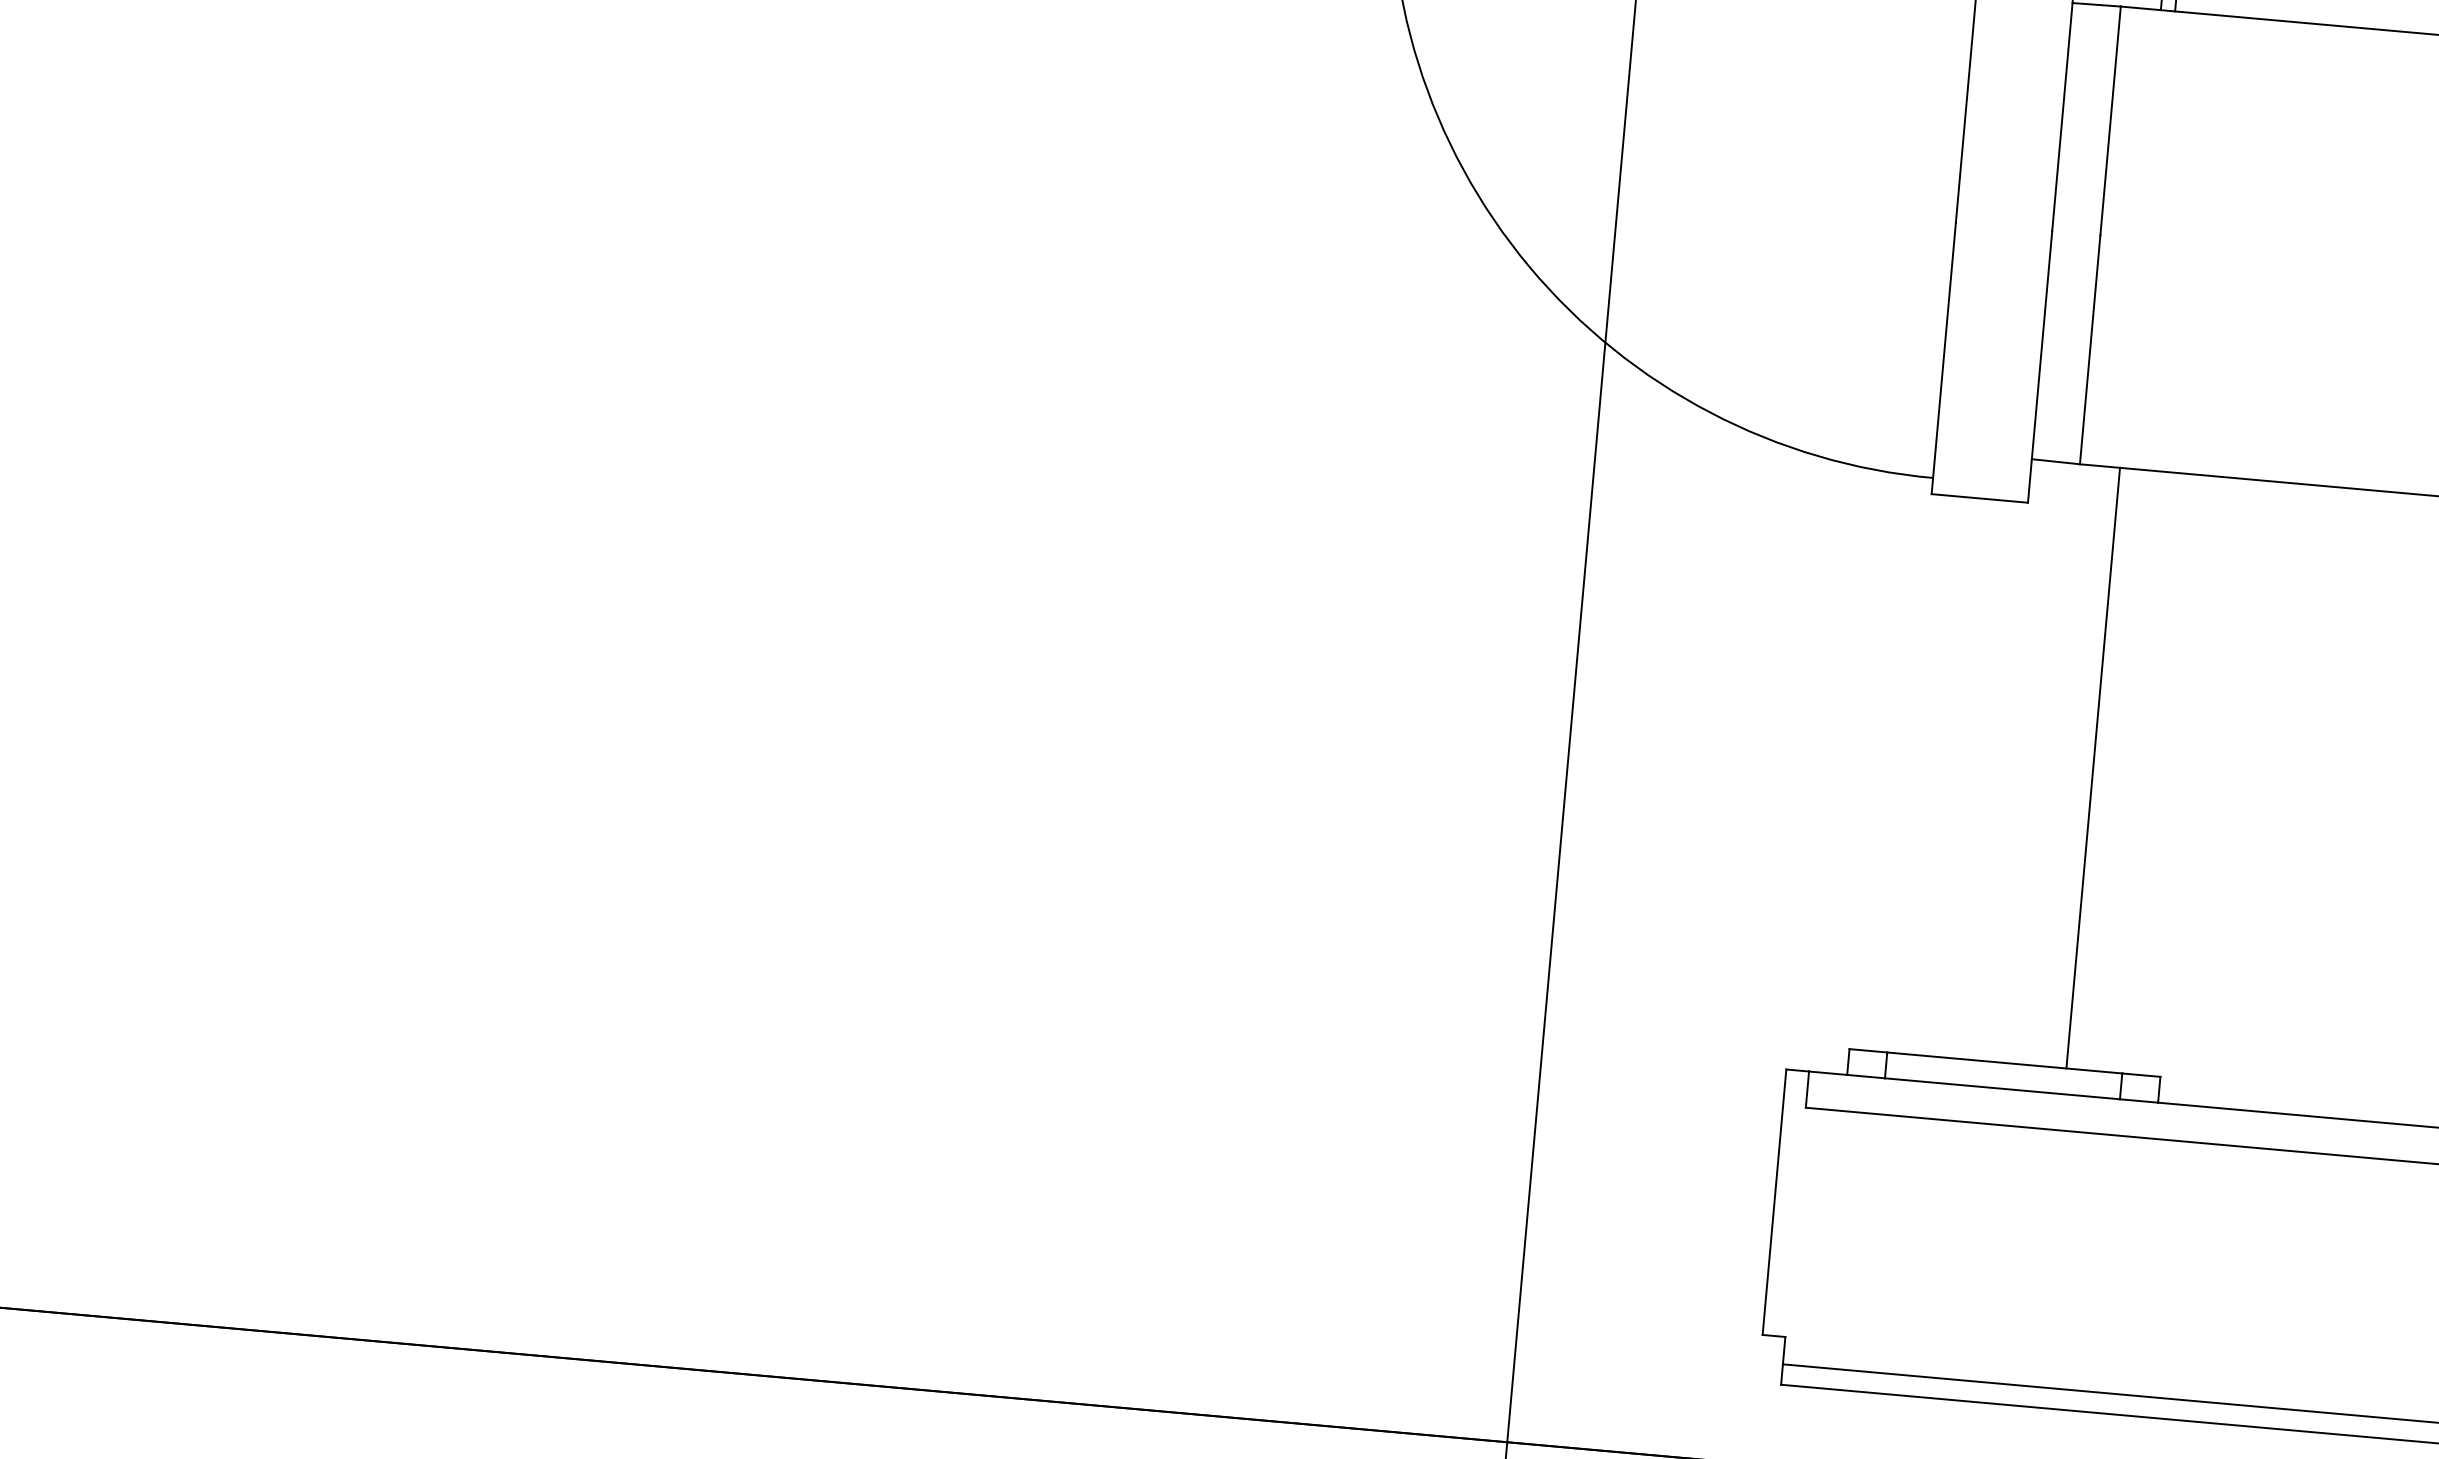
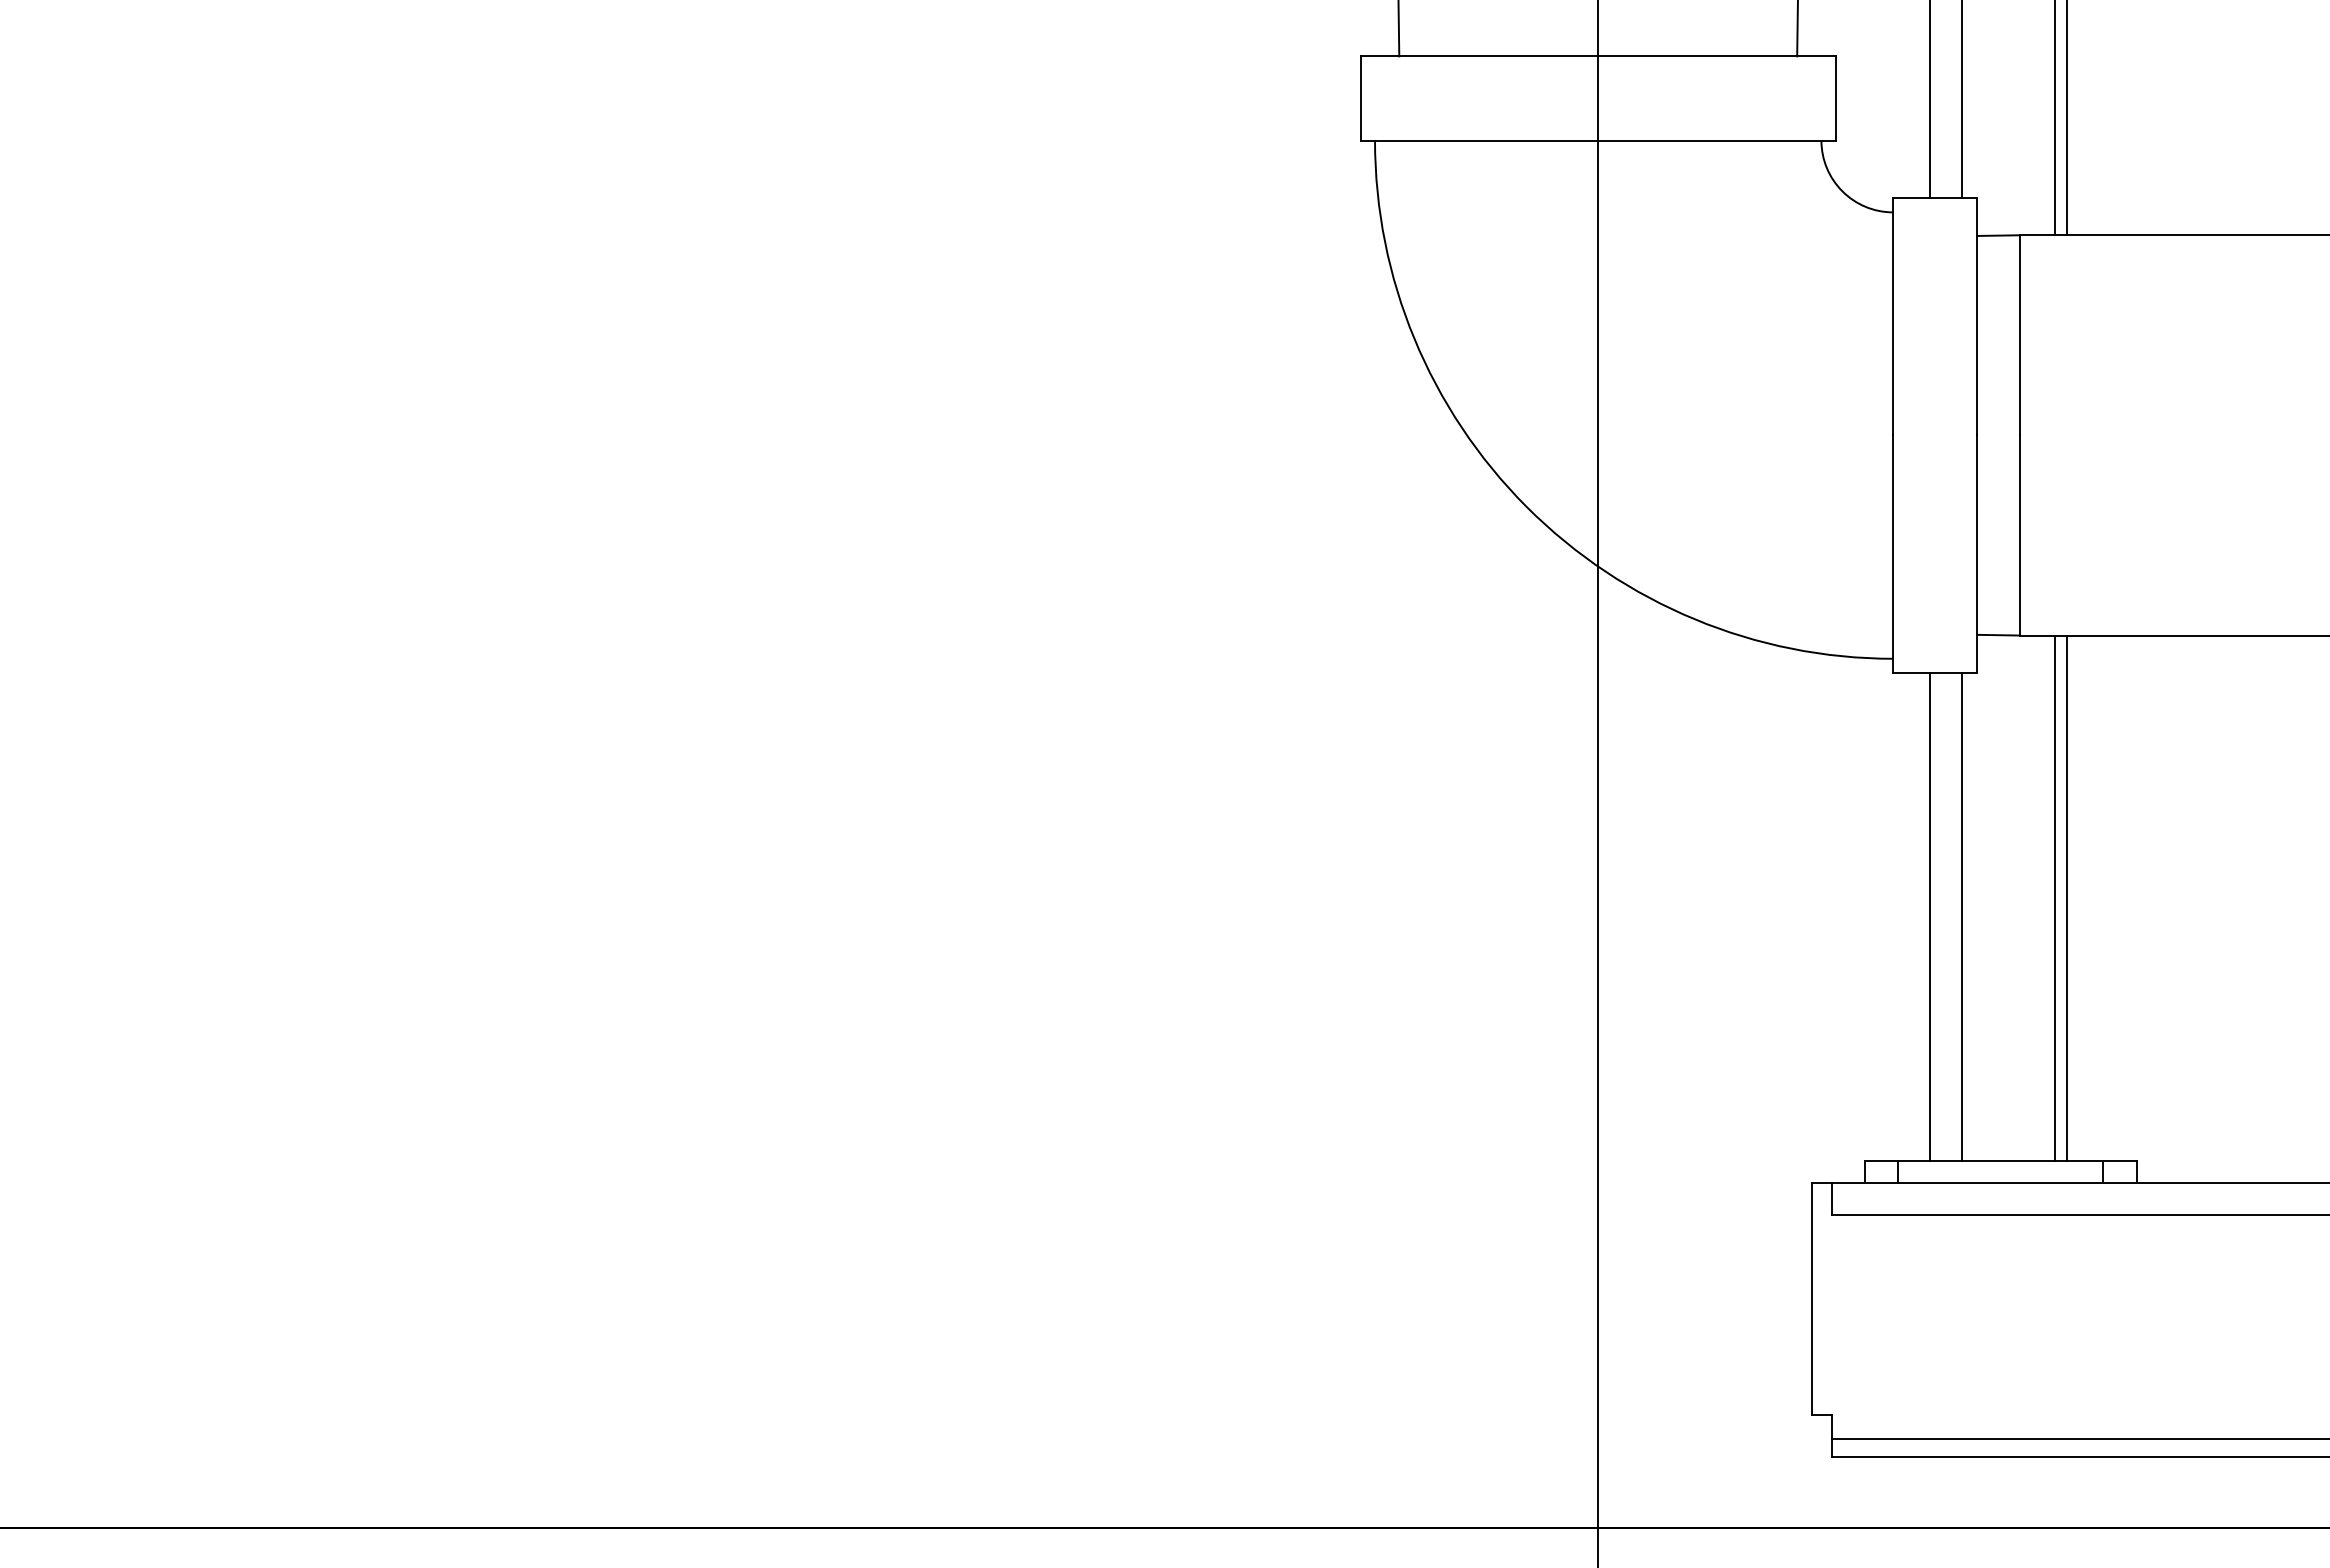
line: (2108, 768) -> (2067, 897), added
line: (1949, 776) -> (1930, 916), added
line: (1984, 779) -> (1961, 916), added

